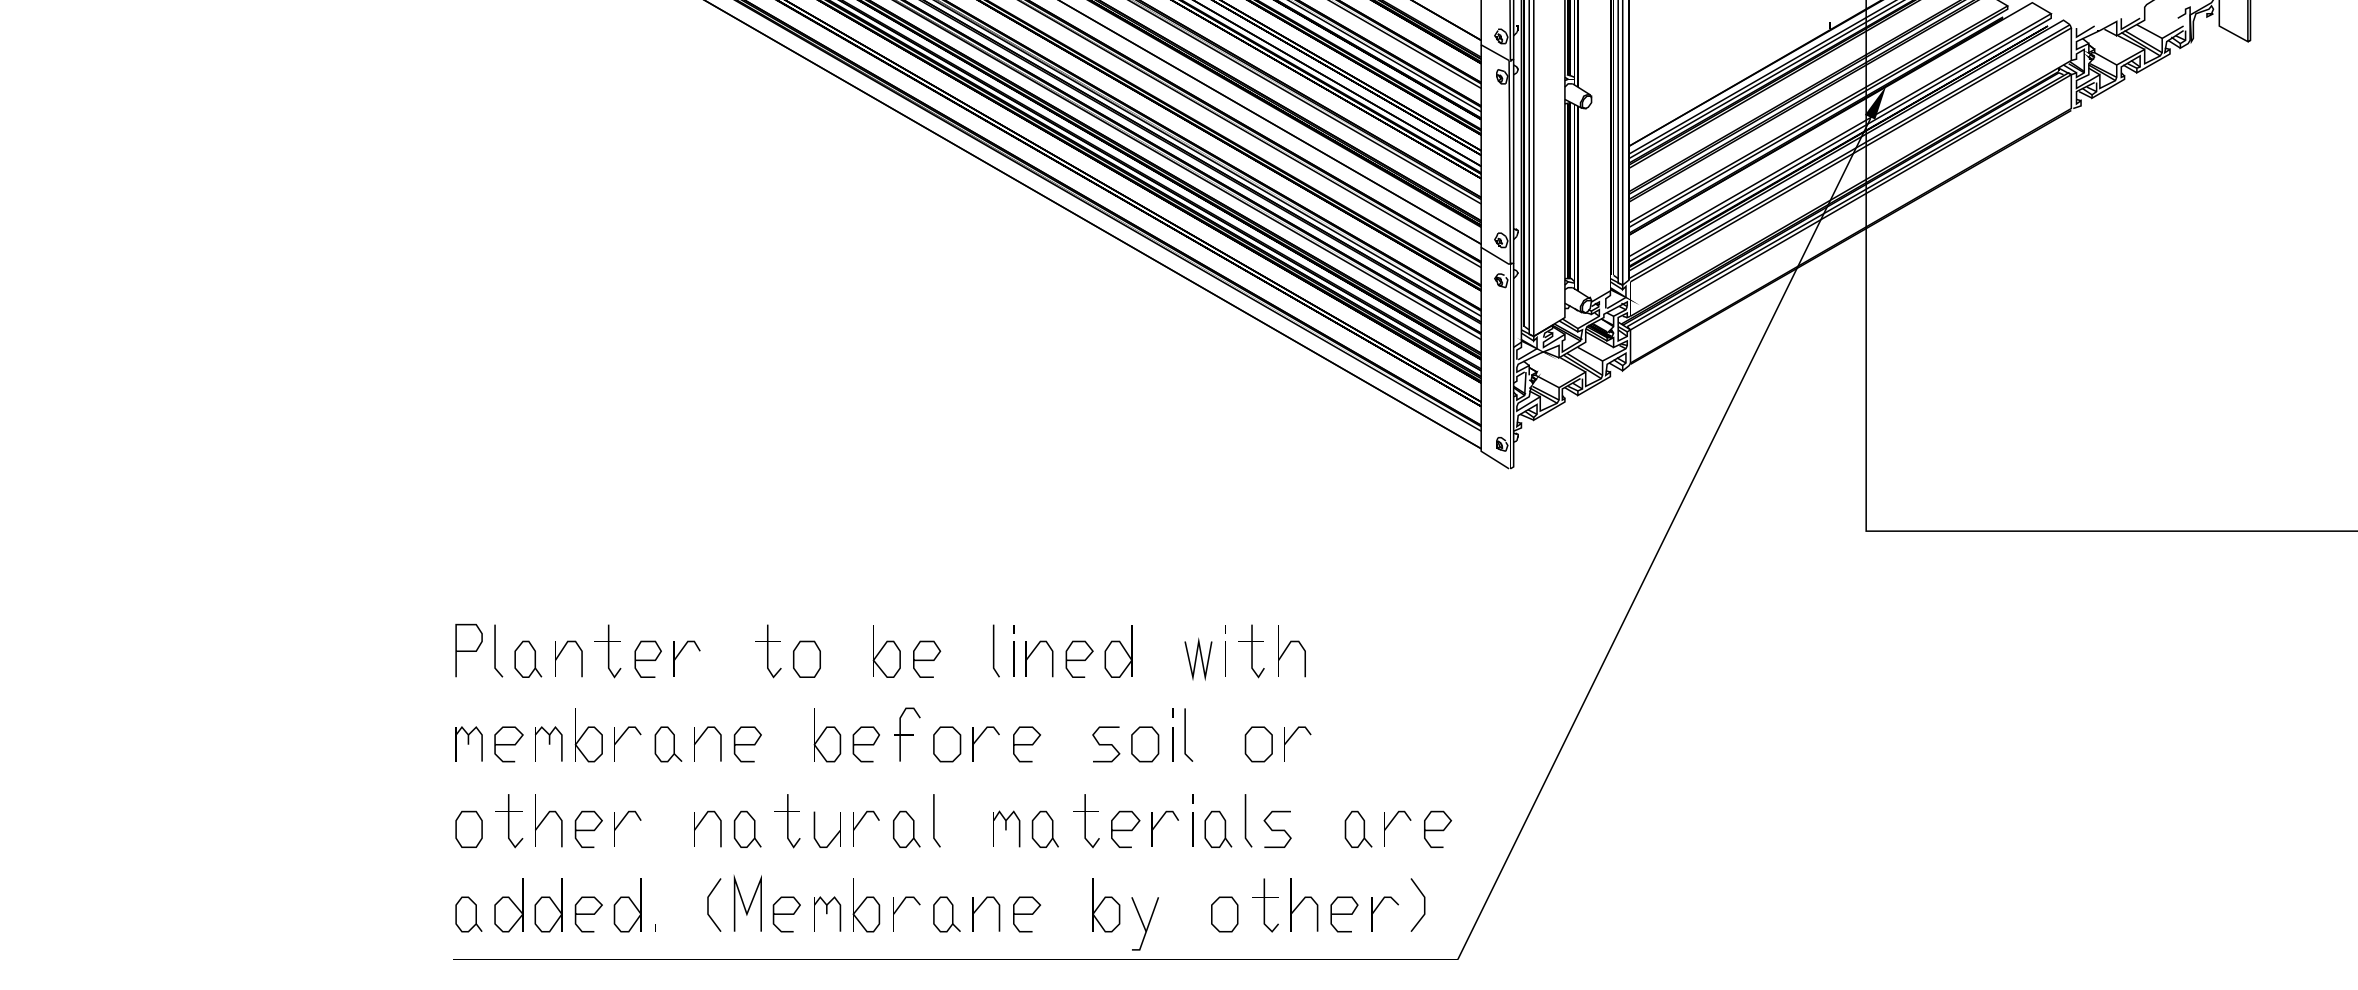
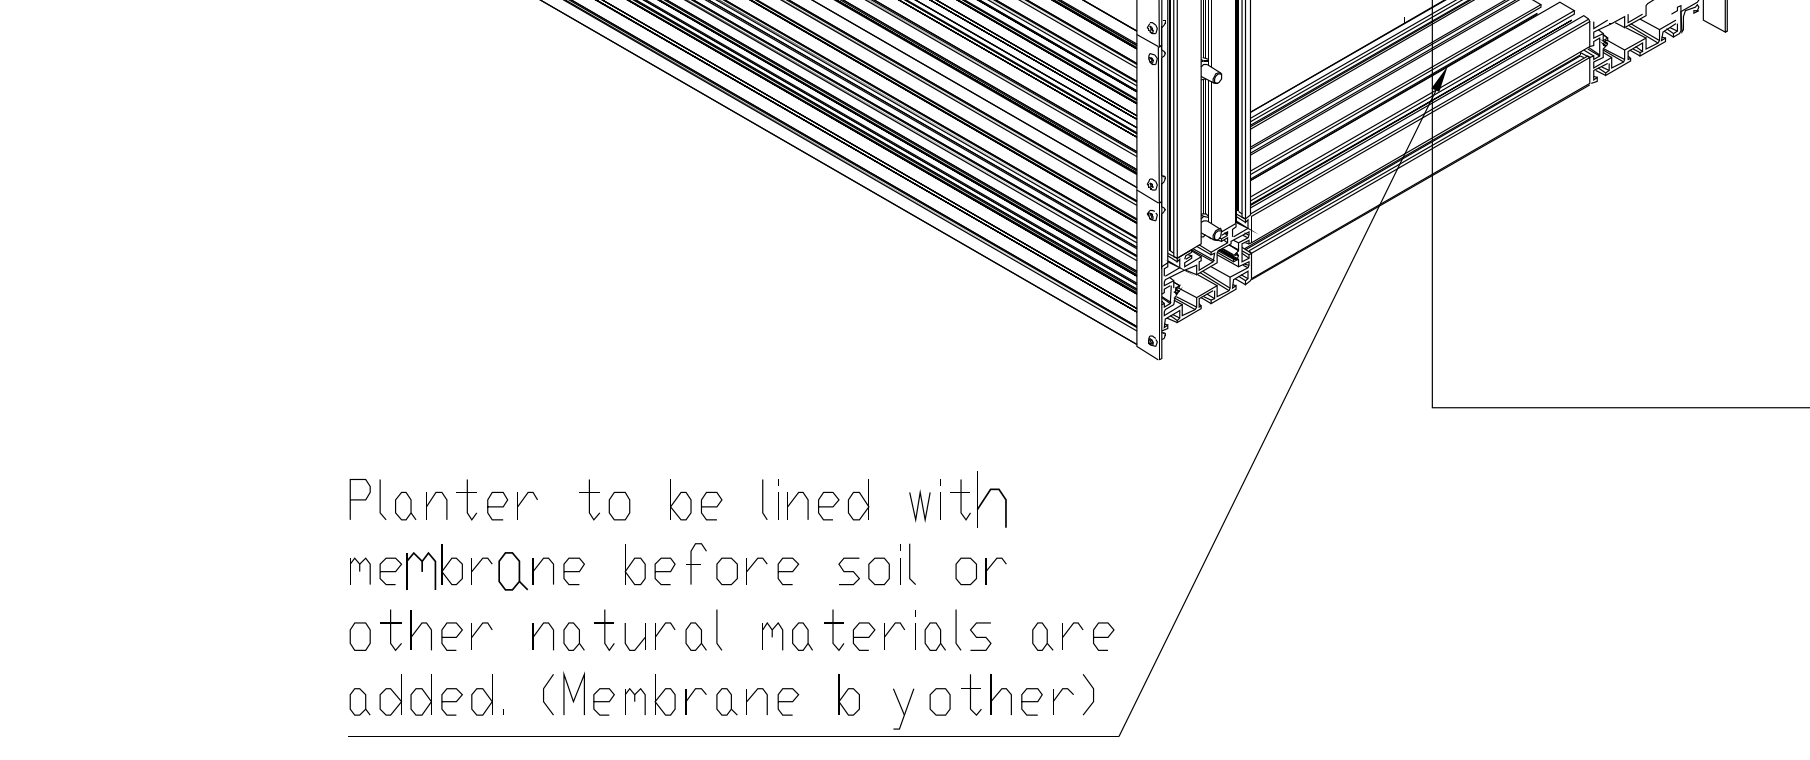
part: (1291, 651) -> (991, 500), size x1.4
part: (548, 743) -> (421, 570), size x1.4
part: (668, 744) -> (513, 571), size x1.4
part: (1144, 923) -> (903, 708), moved

